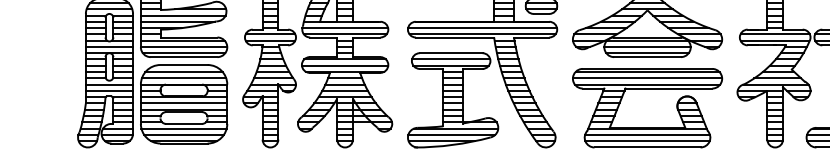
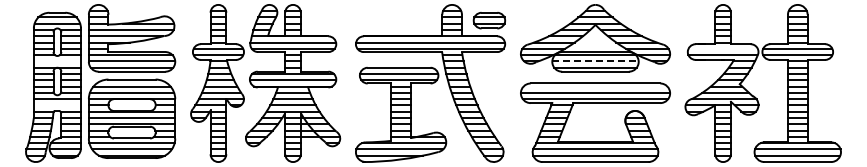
line: (774, 33) -> (722, 48), removed
line: (108, 46) -> (56, 61), removed
line: (648, 46) -> (596, 61), solid -> dashed
line: (647, 71) -> (595, 86), removed
line: (108, 90) -> (56, 105), removed

